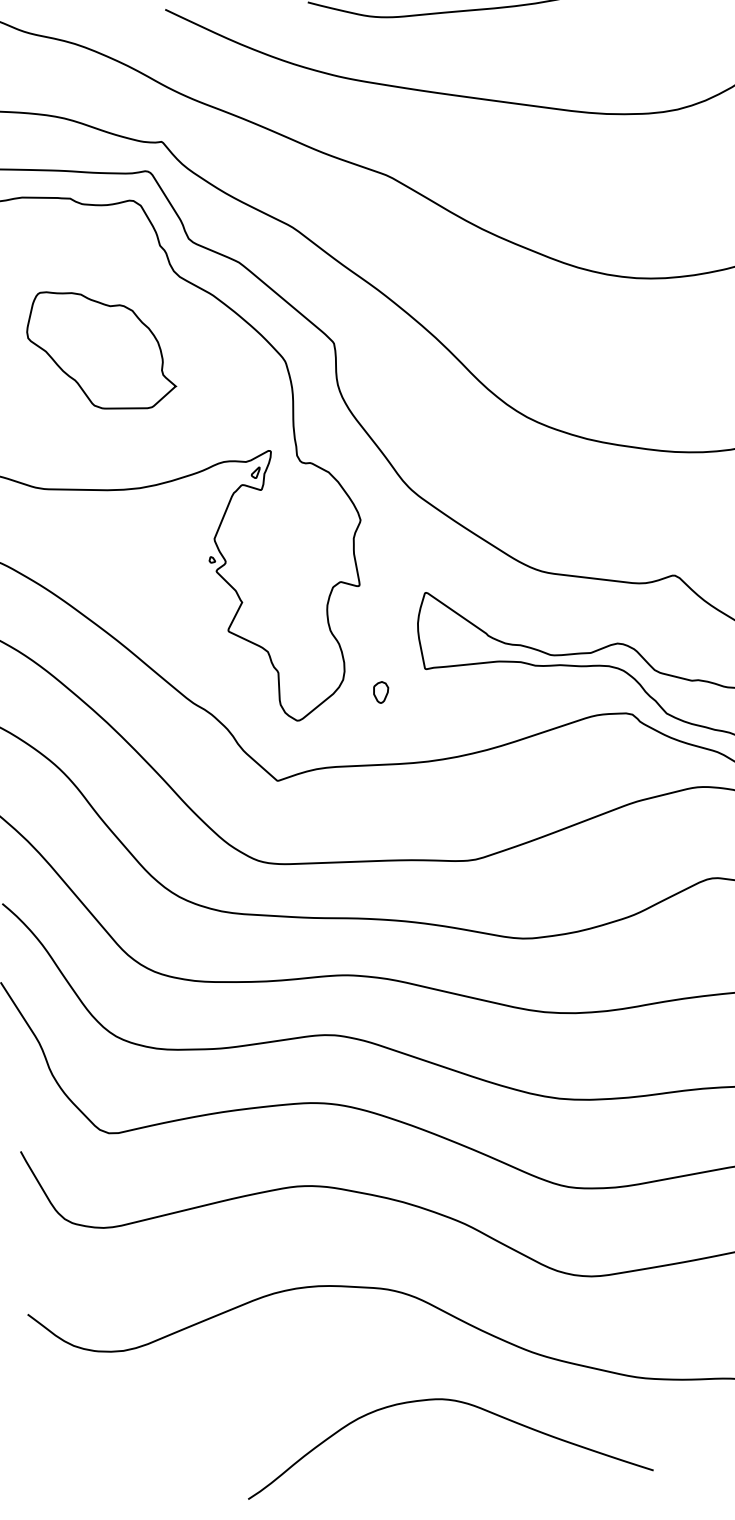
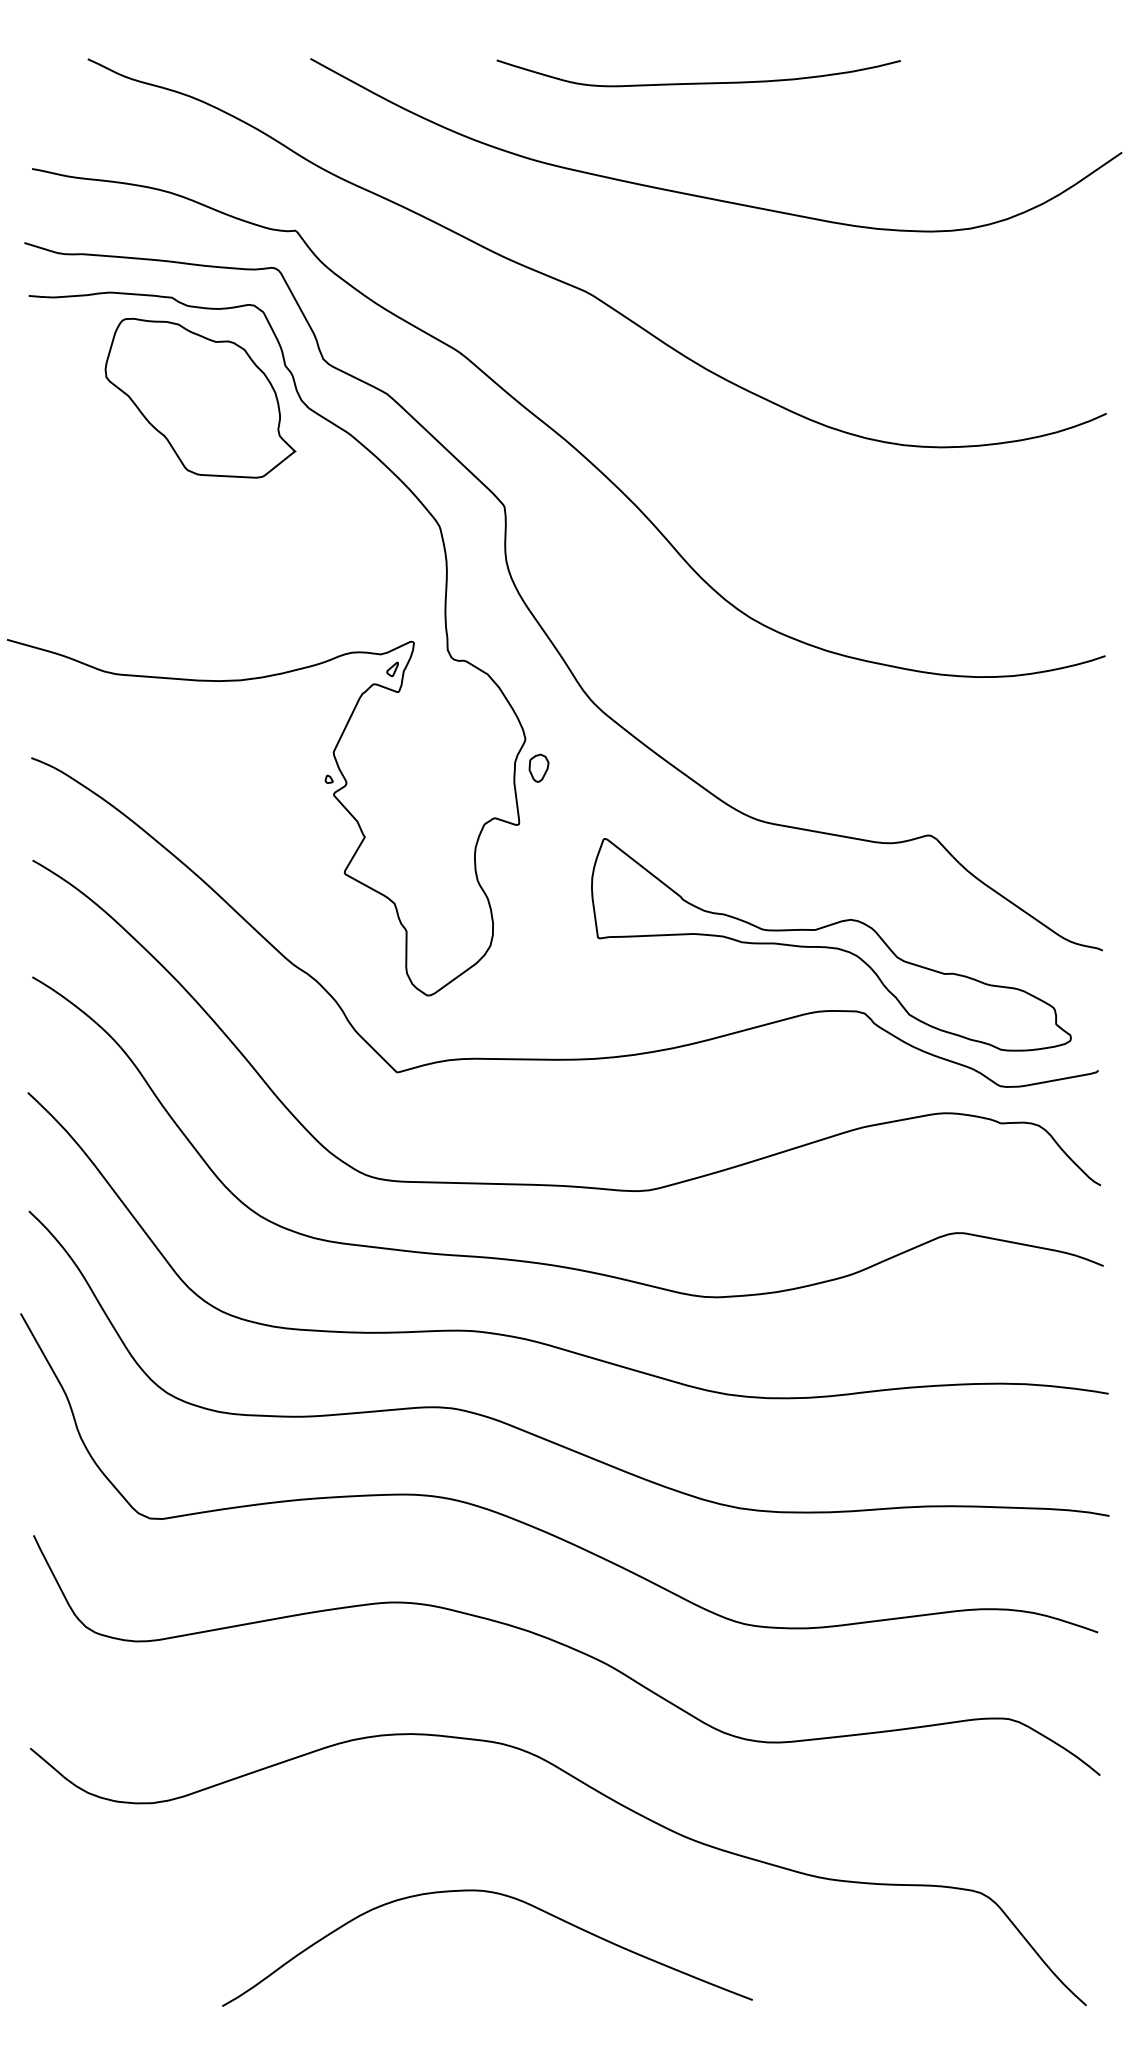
part: (101, 349) -> (200, 397), moved
part: (380, 691) -> (538, 767), moved
curve: (452, 1401) -> (496, 1894), moved

